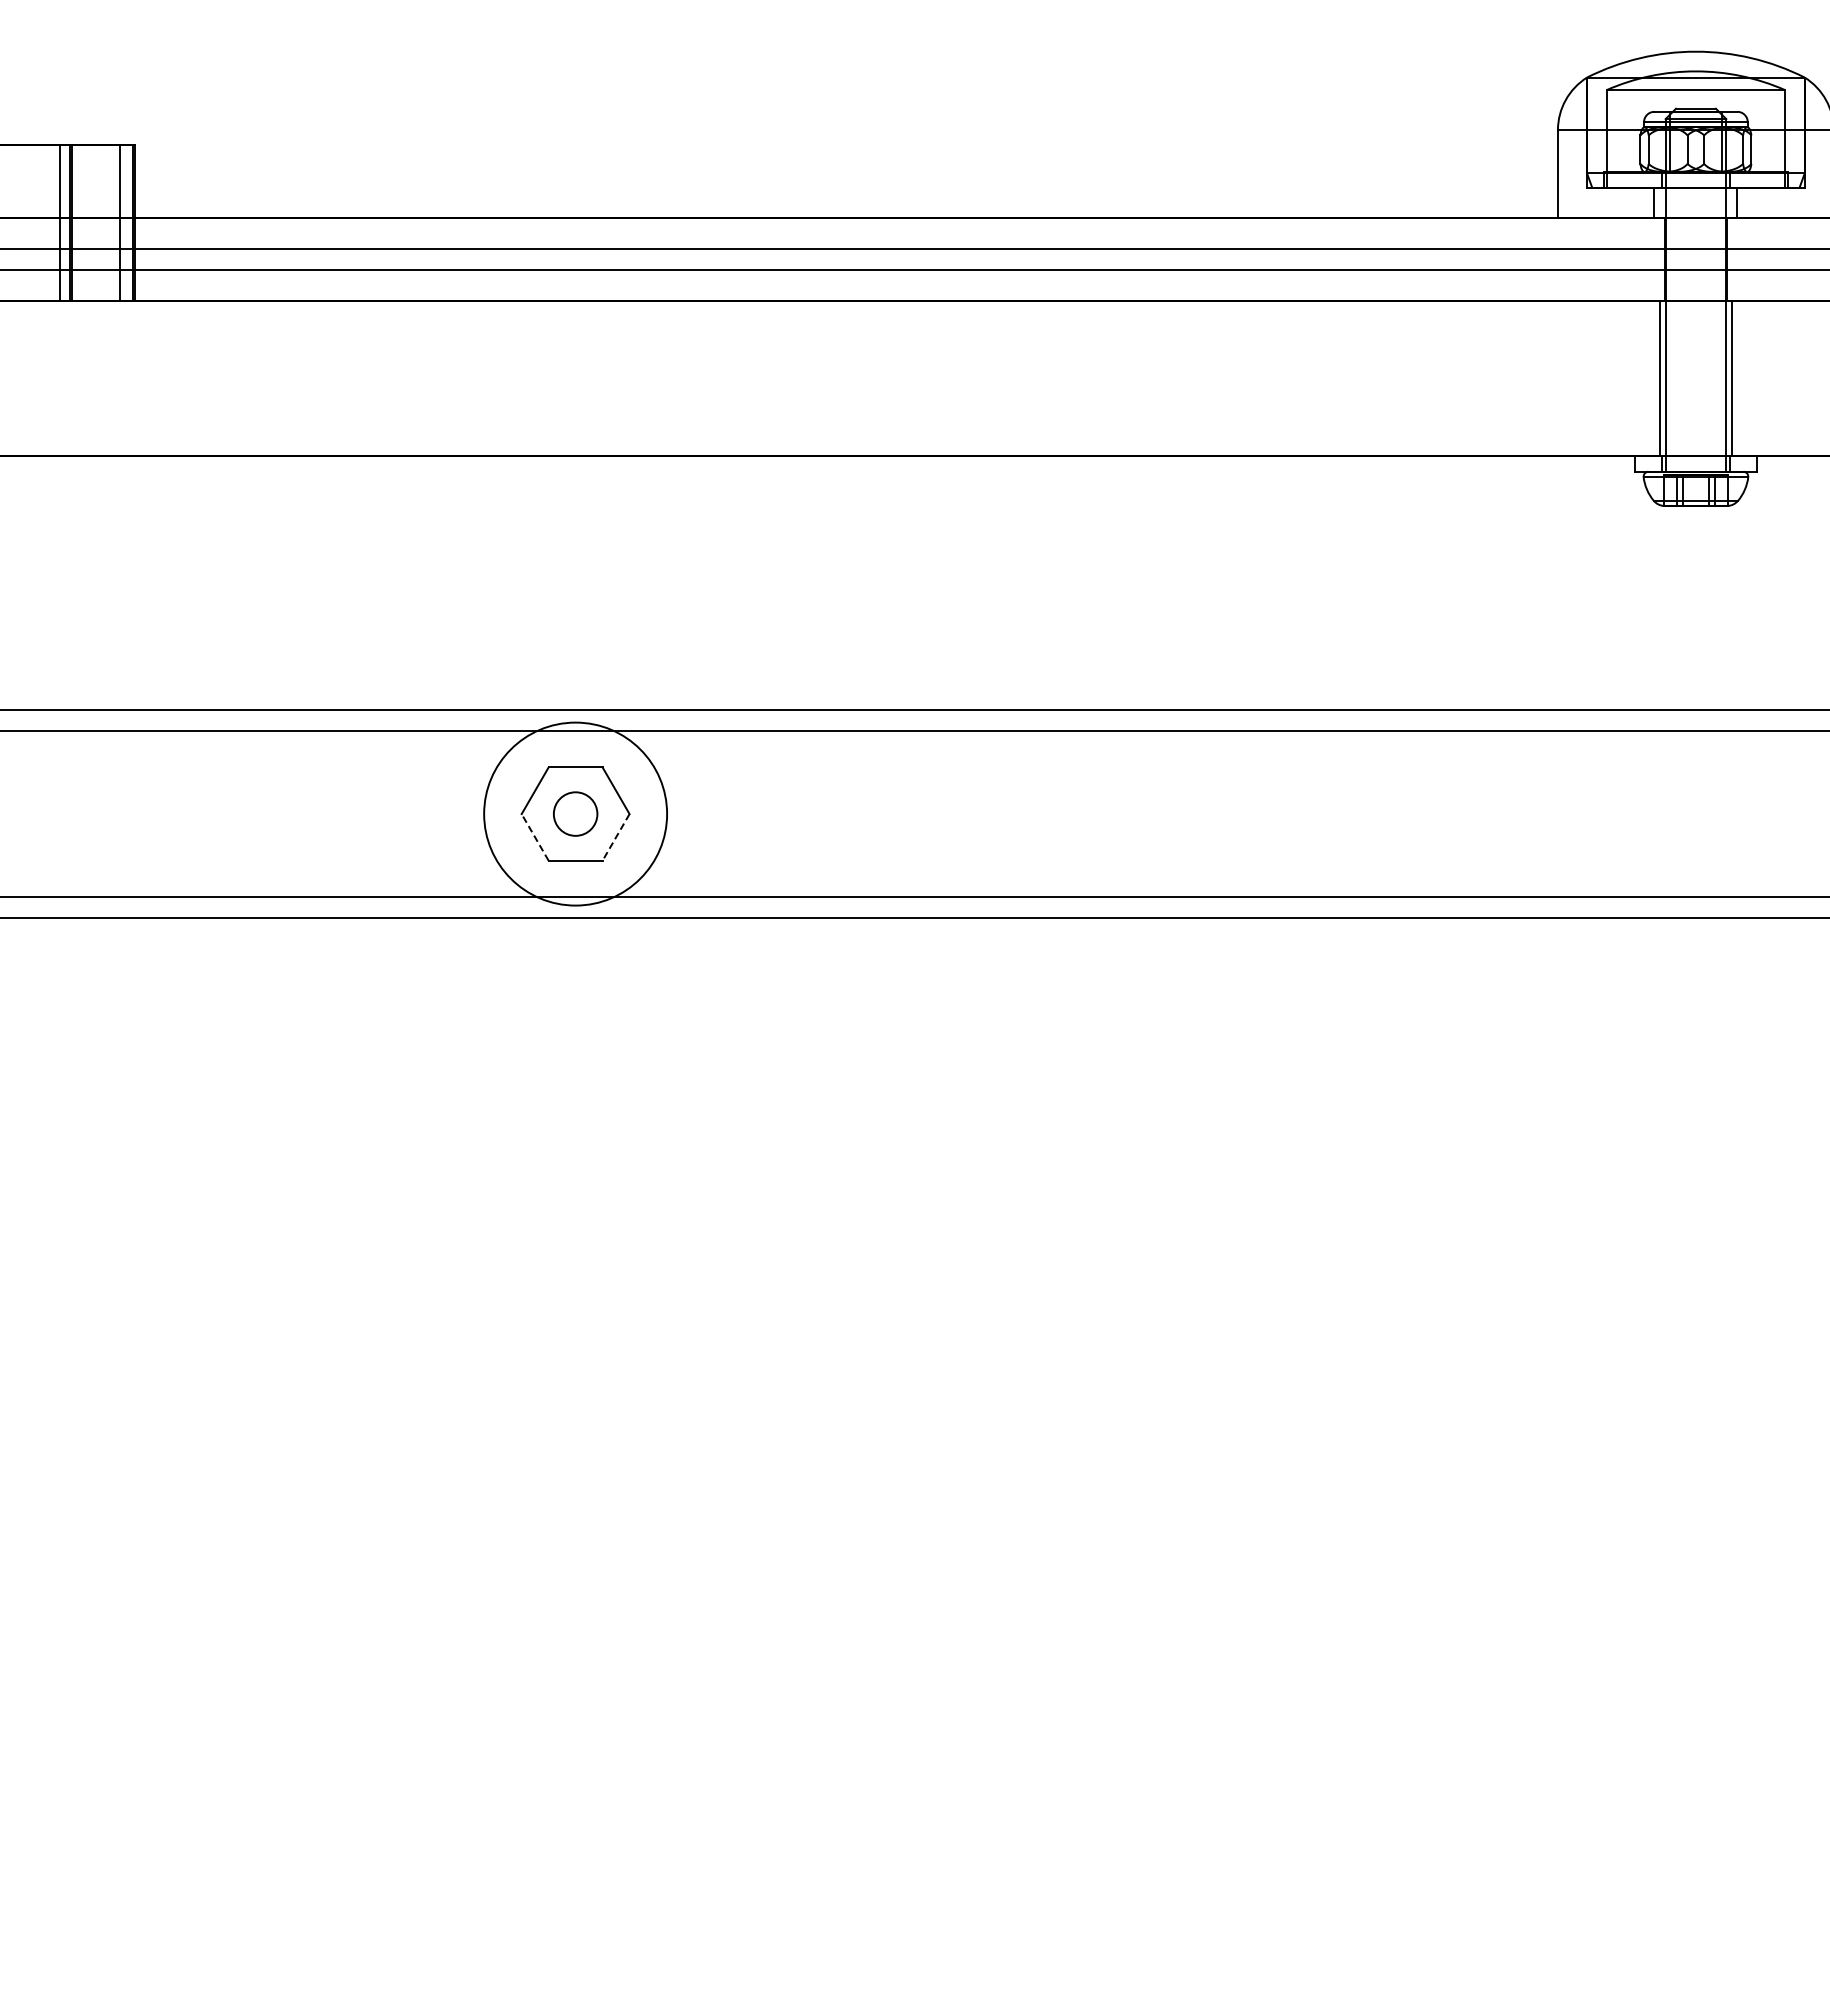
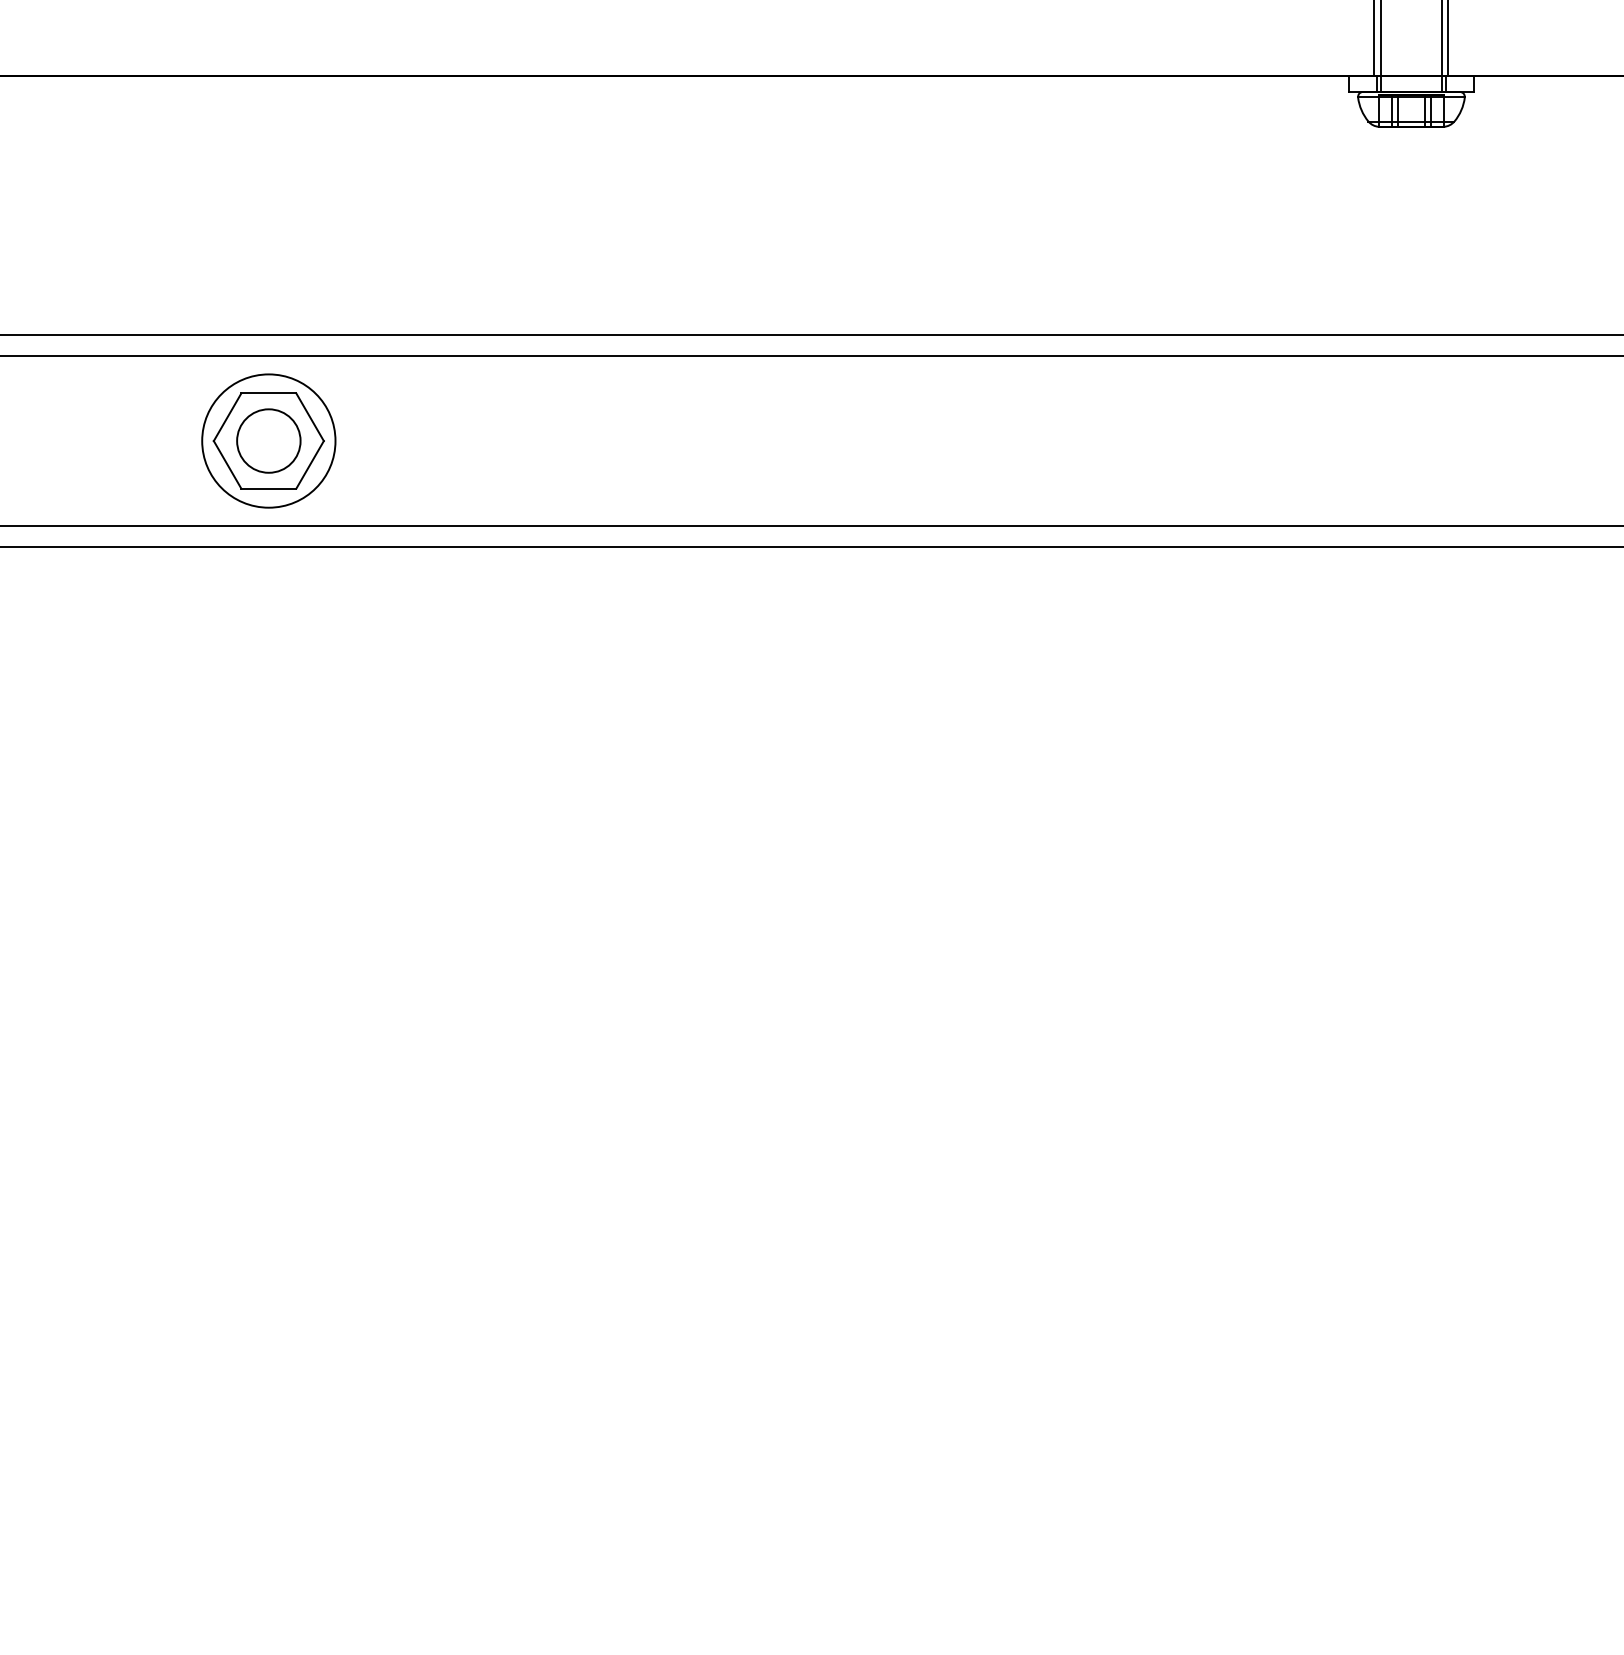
circle: (575, 813) -> (268, 440), size x0.71
circle: (575, 813) -> (268, 440), size x1.43
line: (535, 837) -> (227, 464), dashed -> solid
line: (616, 837) -> (310, 464), dashed -> solid

